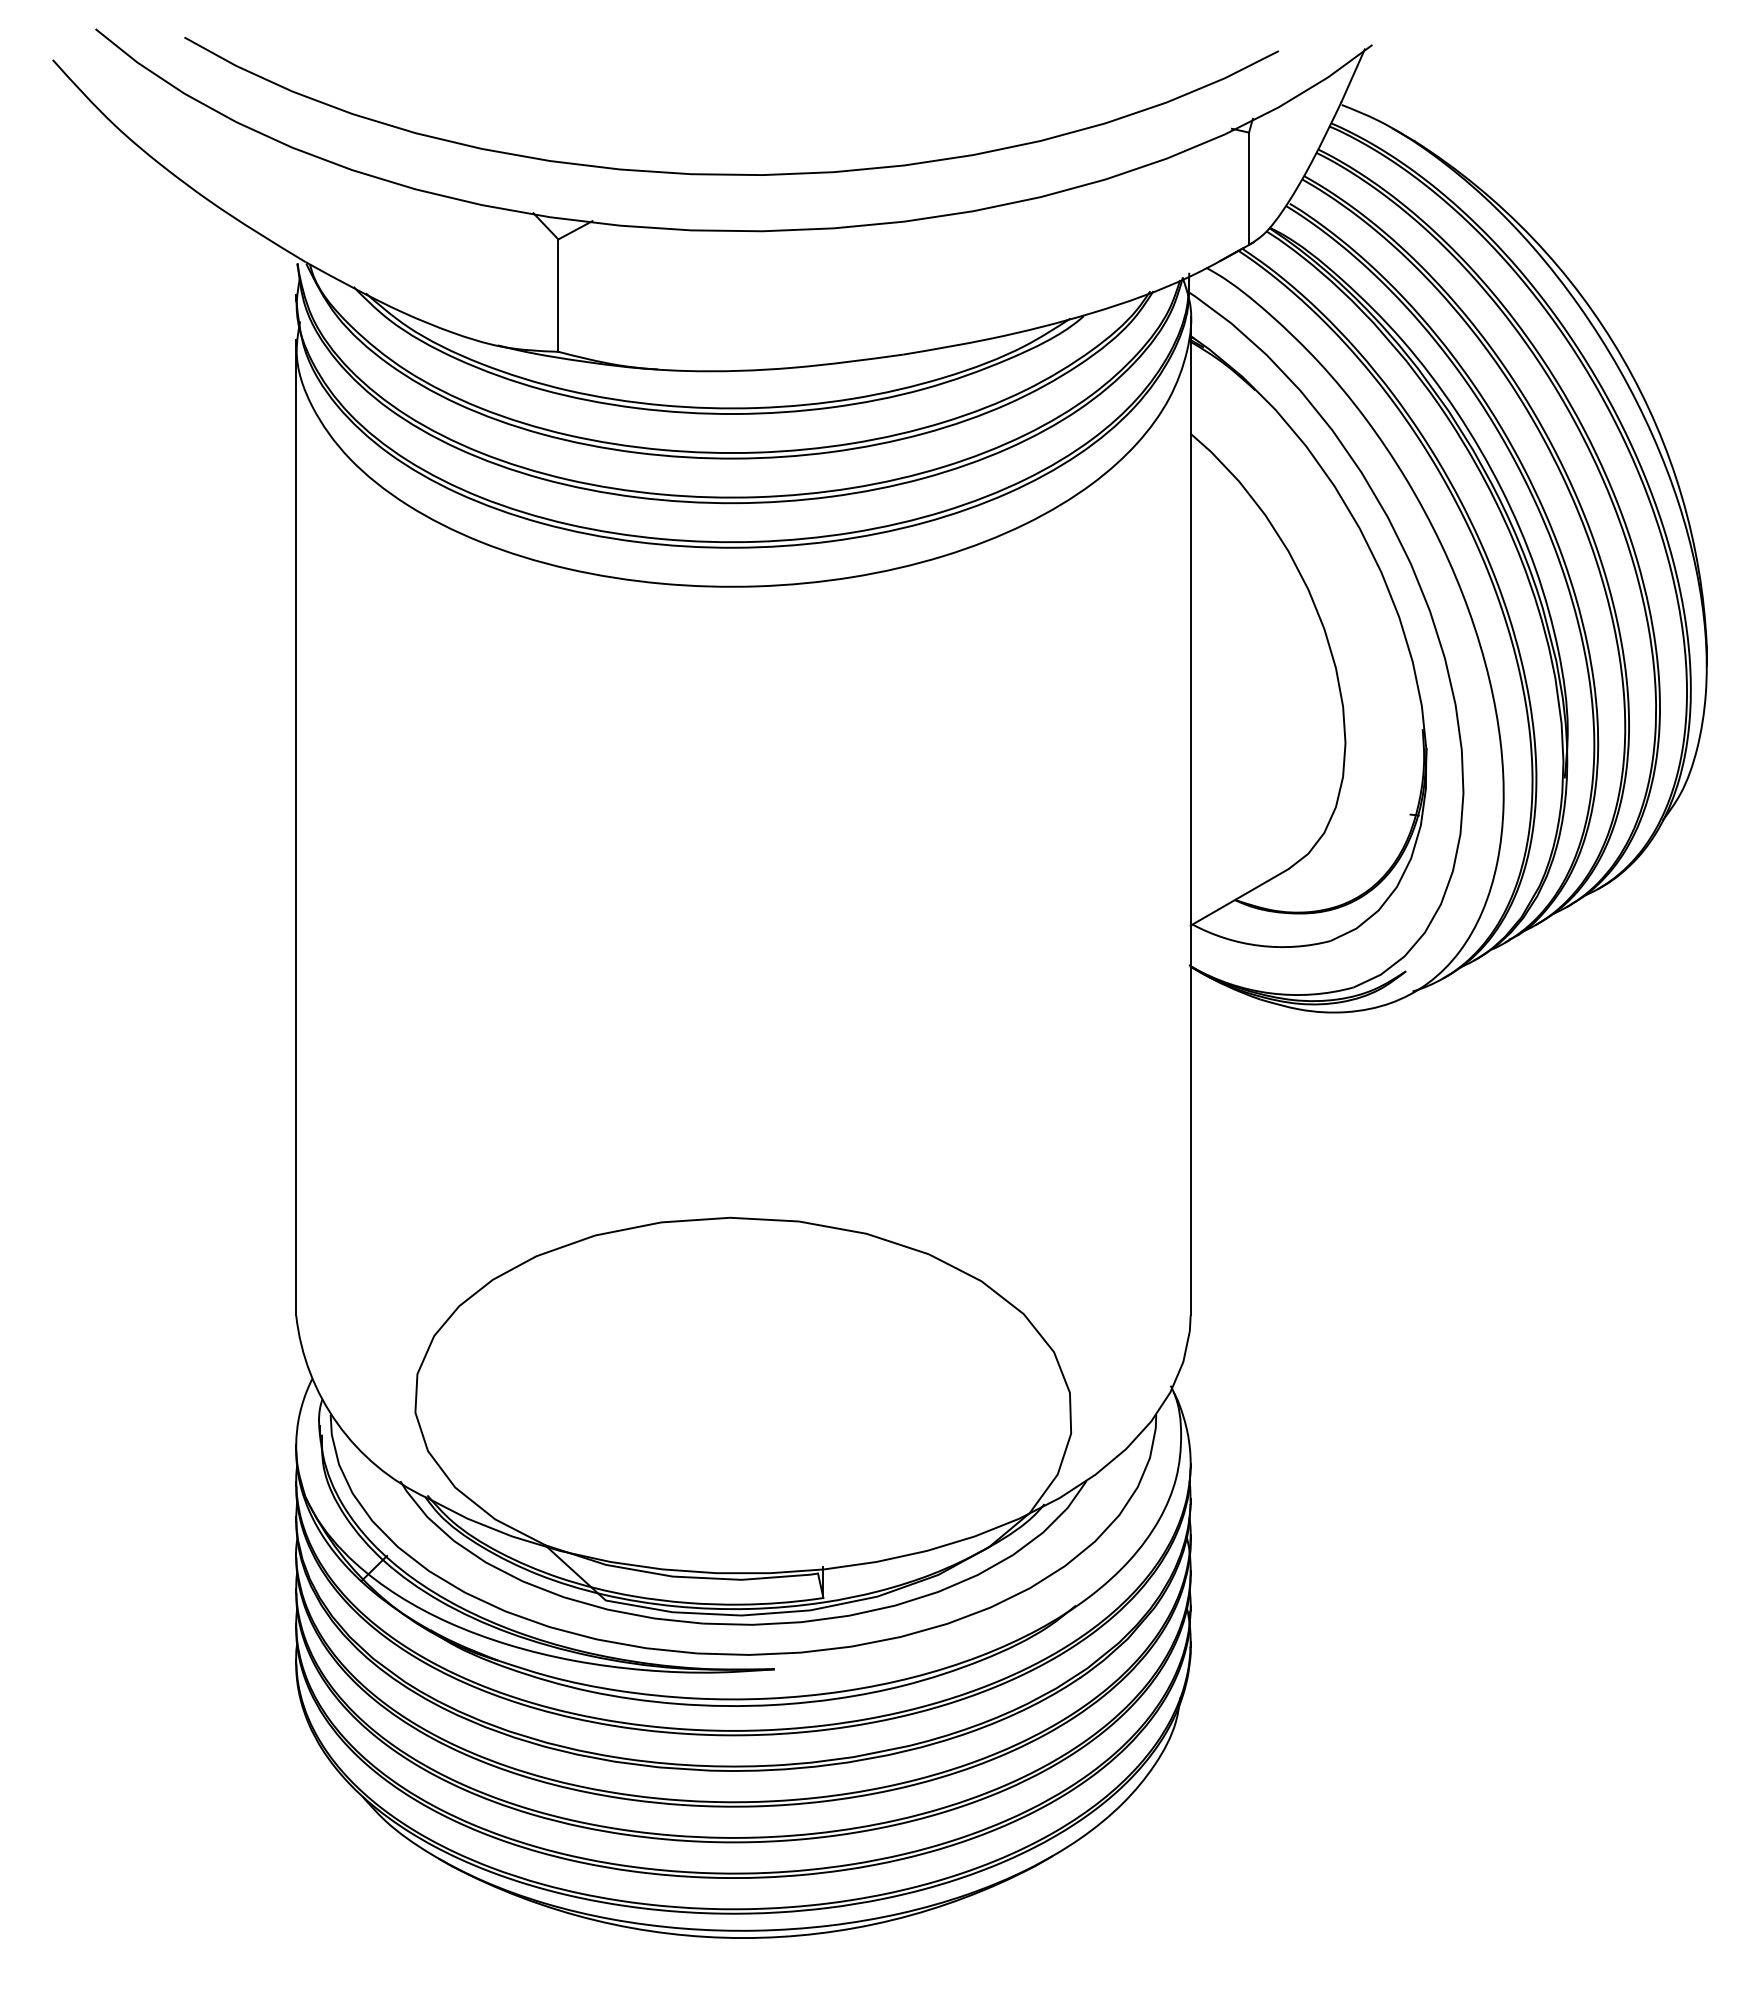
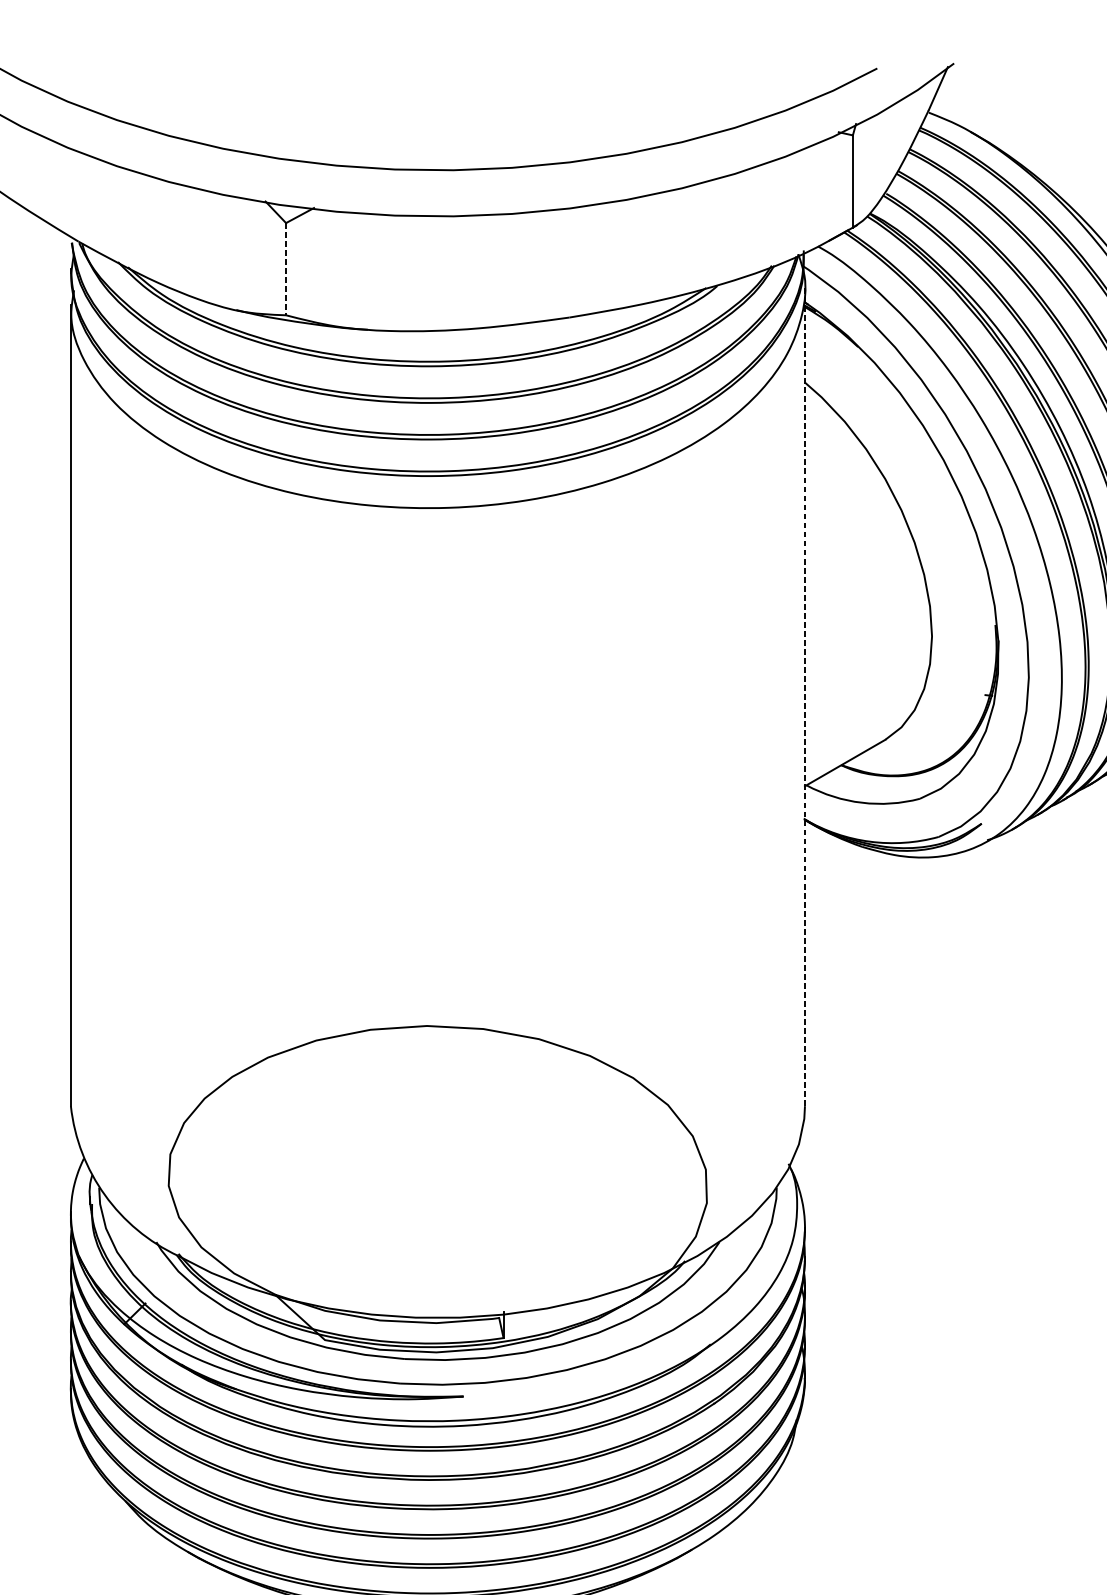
line: (558, 296) -> (286, 269), solid -> dashed
line: (1190, 815) -> (804, 695), solid -> dashed

